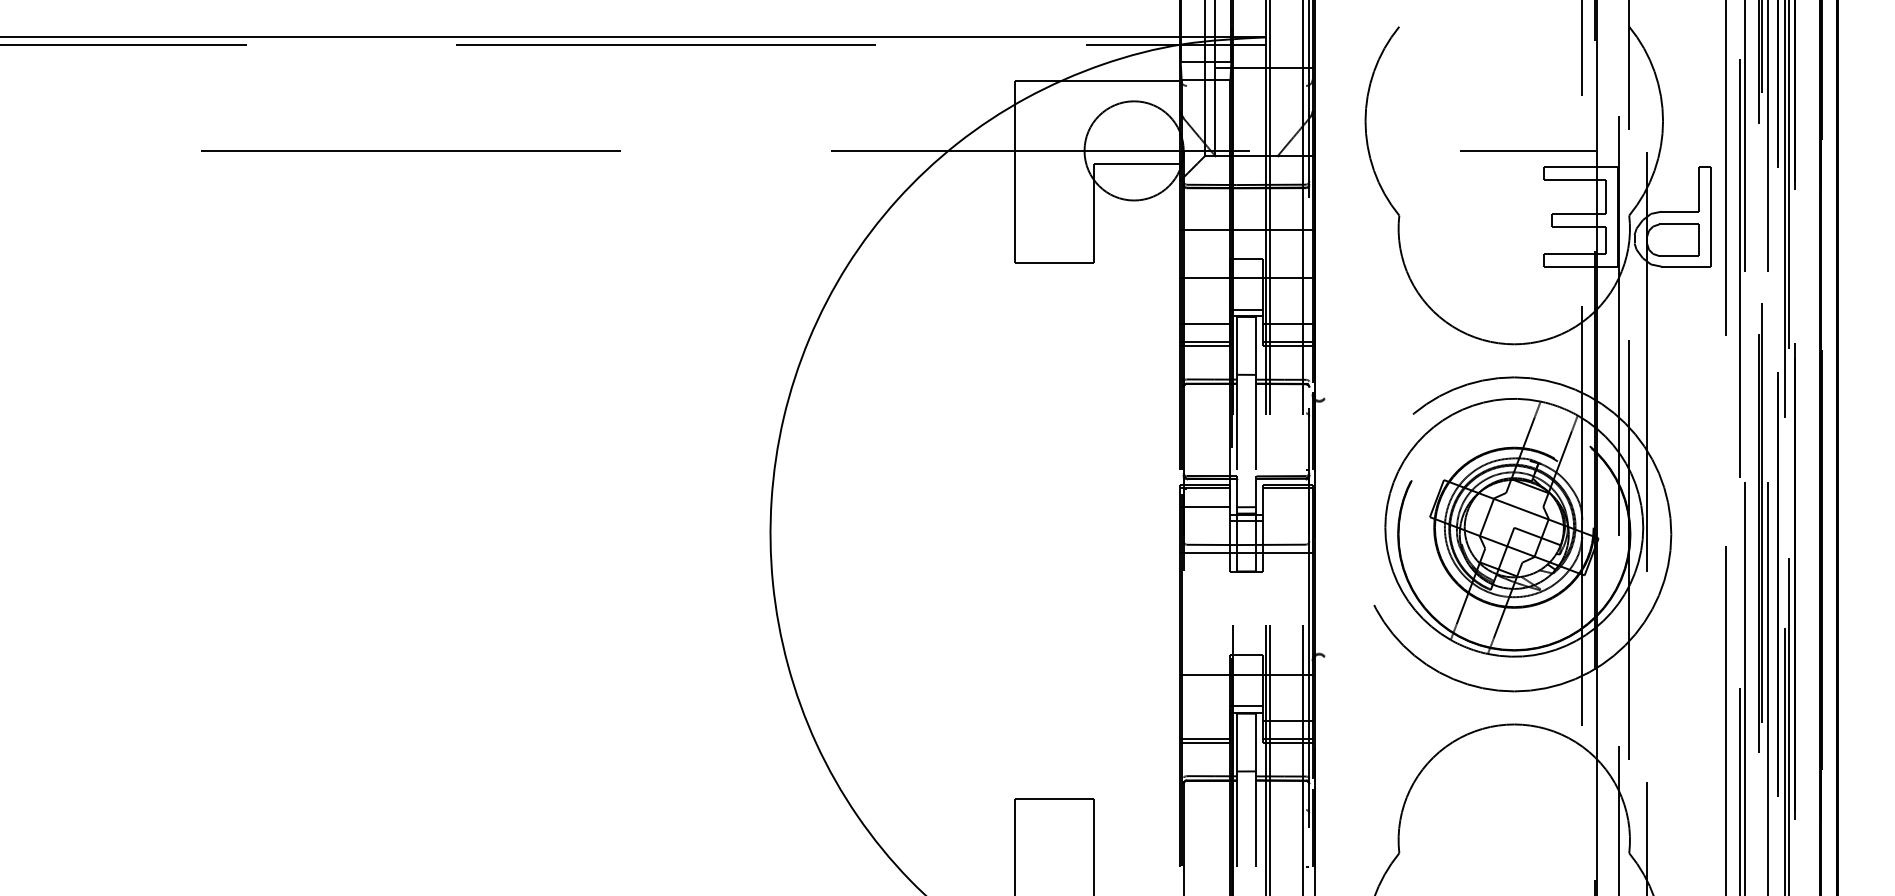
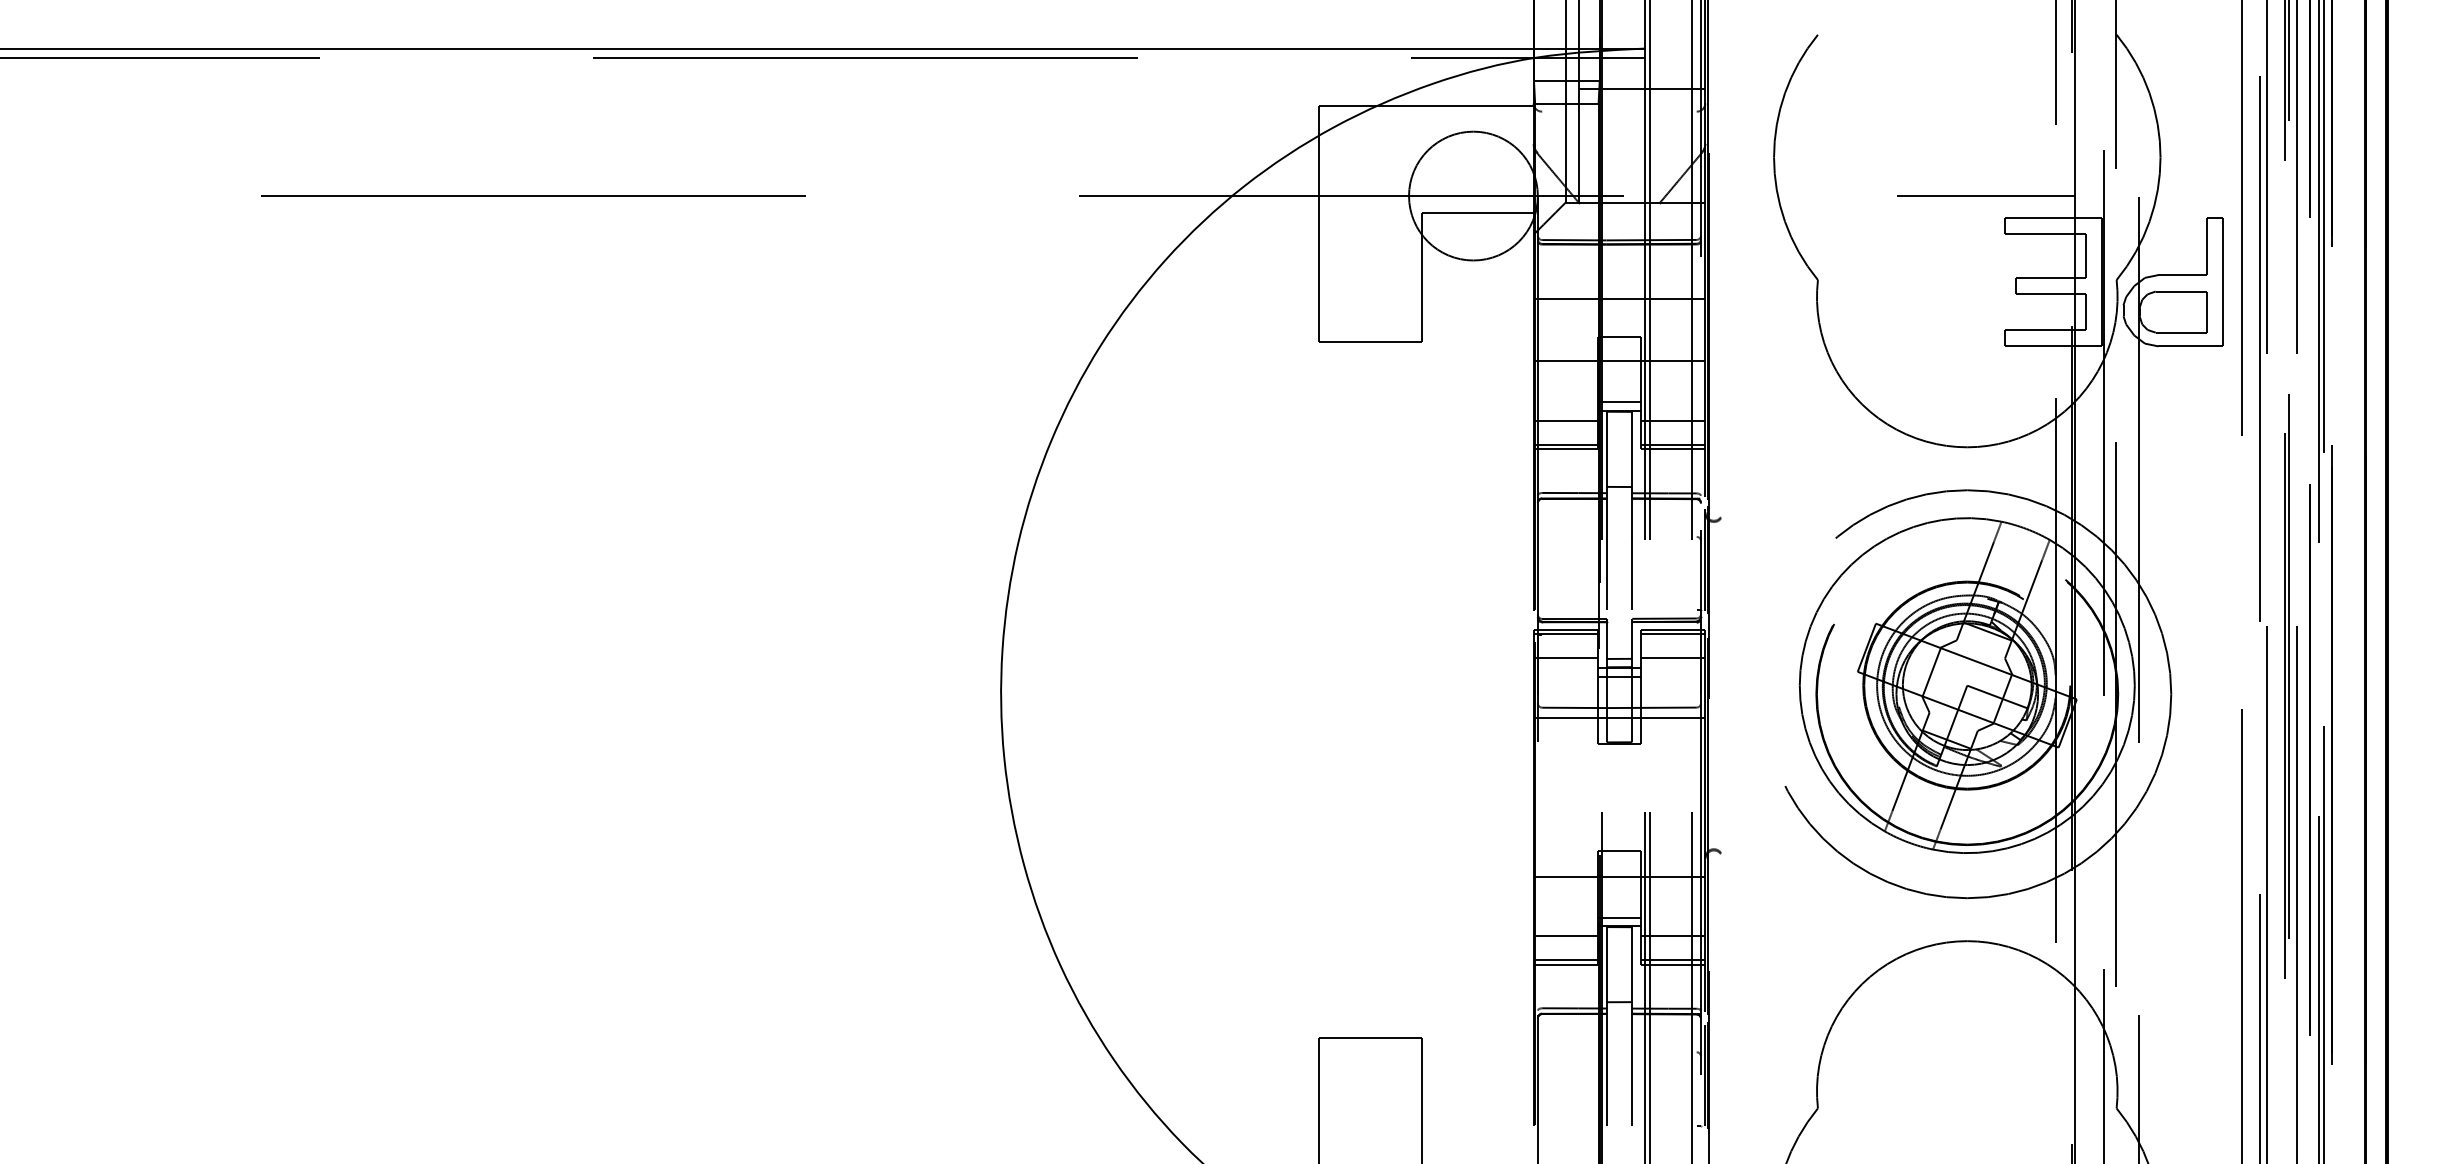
line: (1287, 506) -> (1672, 658), added
line: (1204, 720) -> (1565, 936), added

